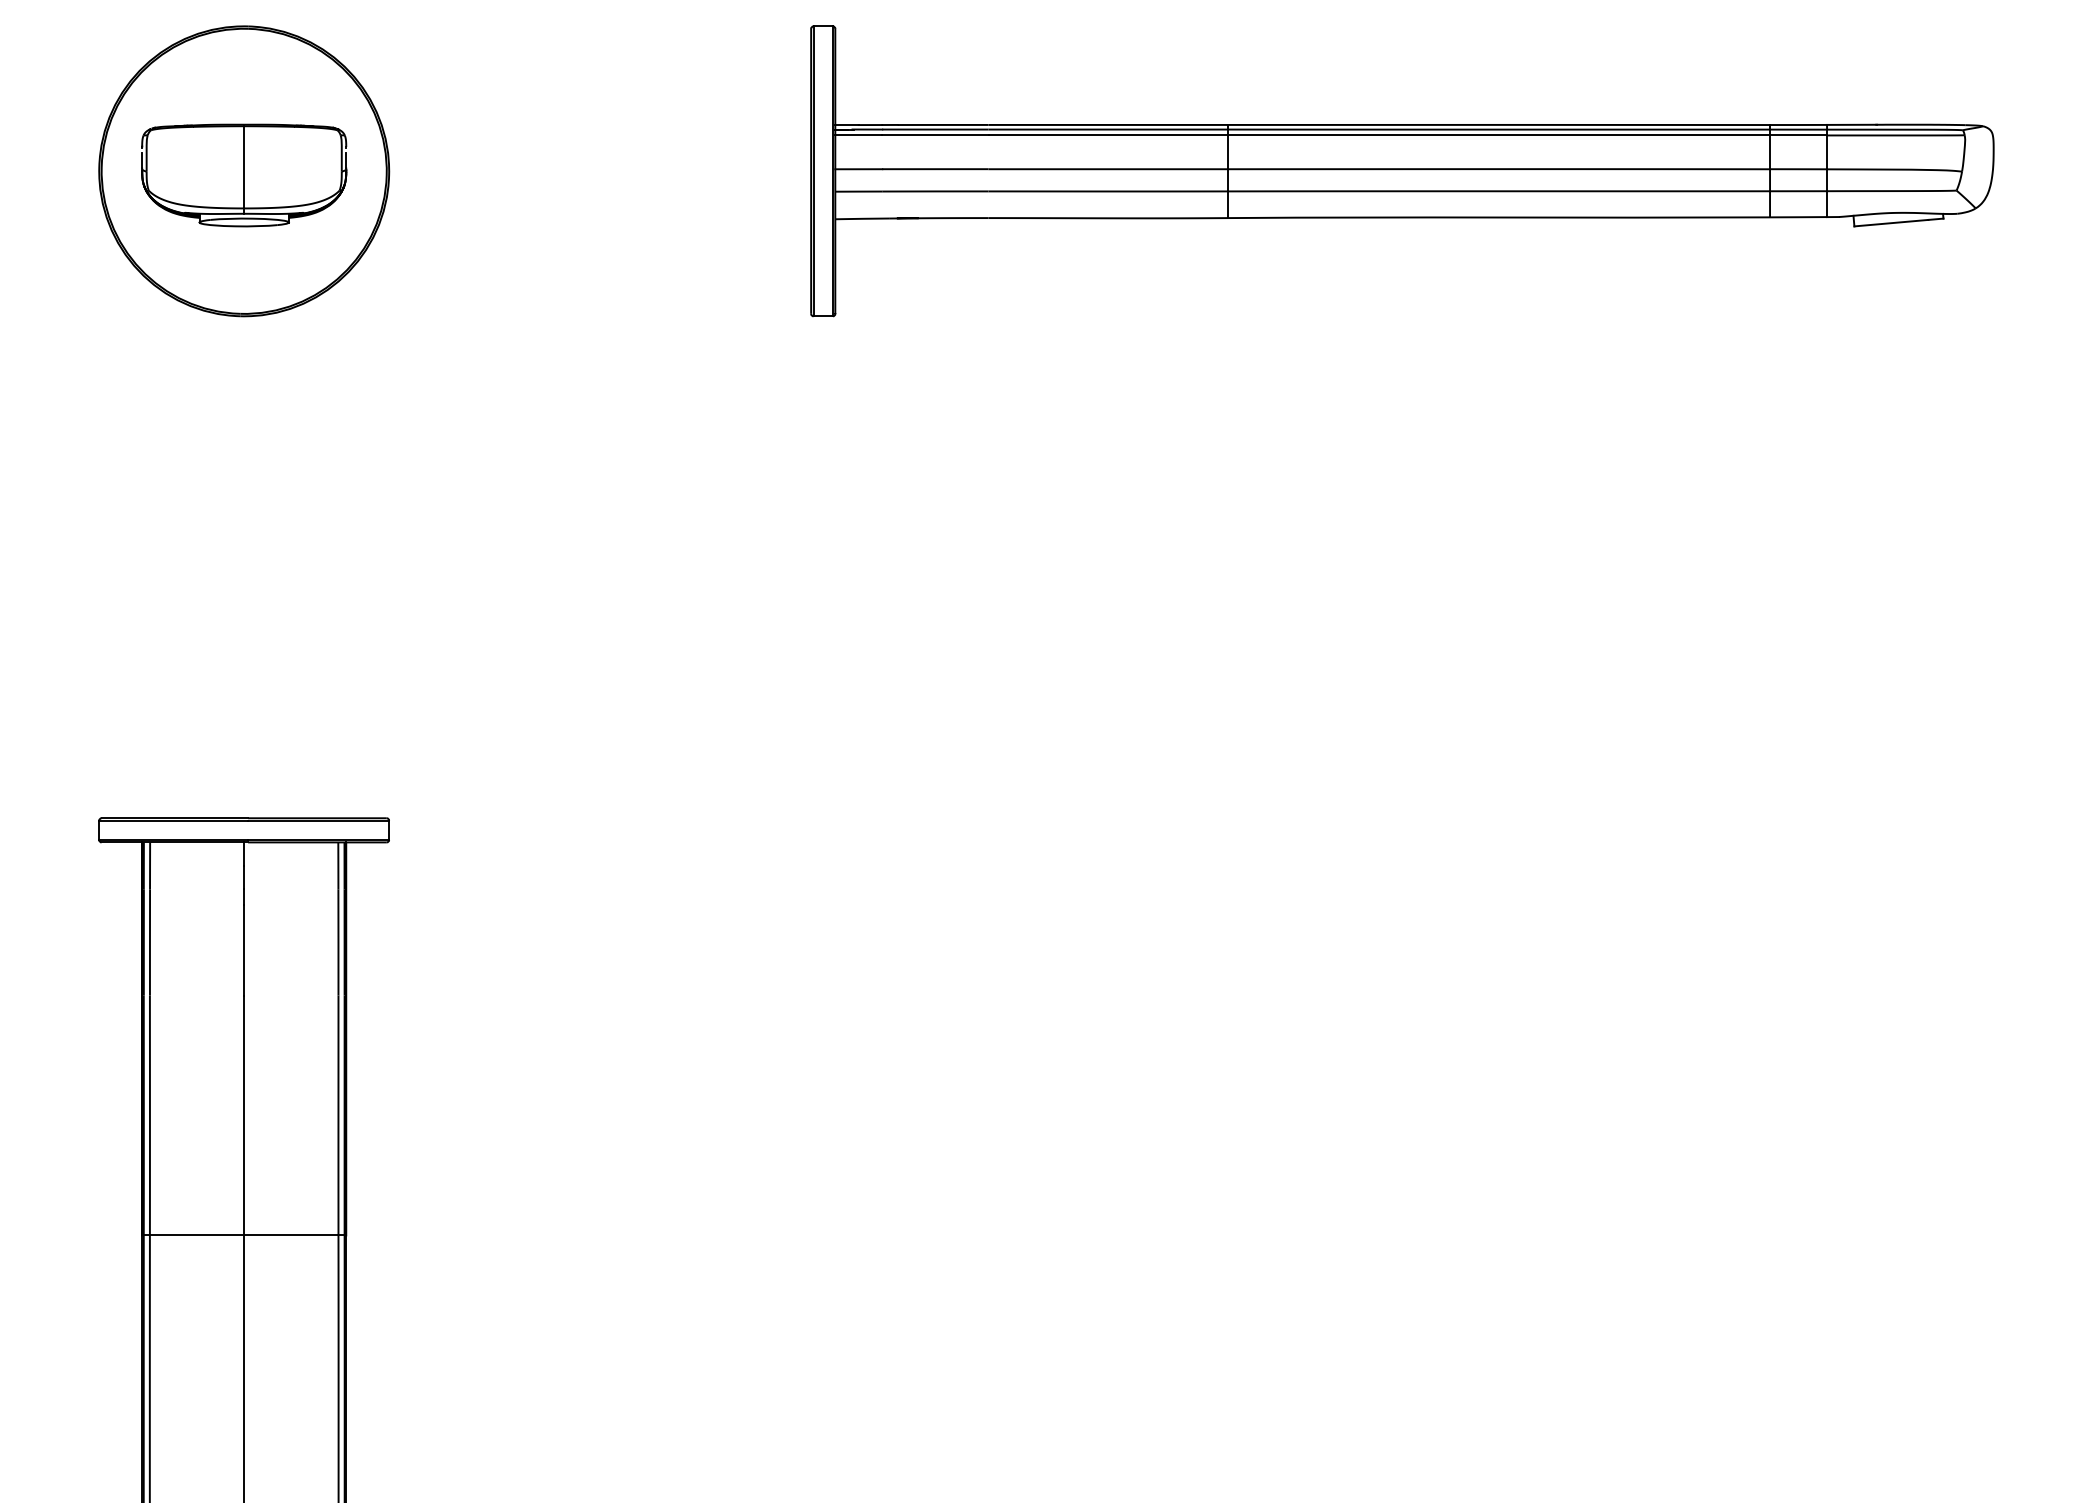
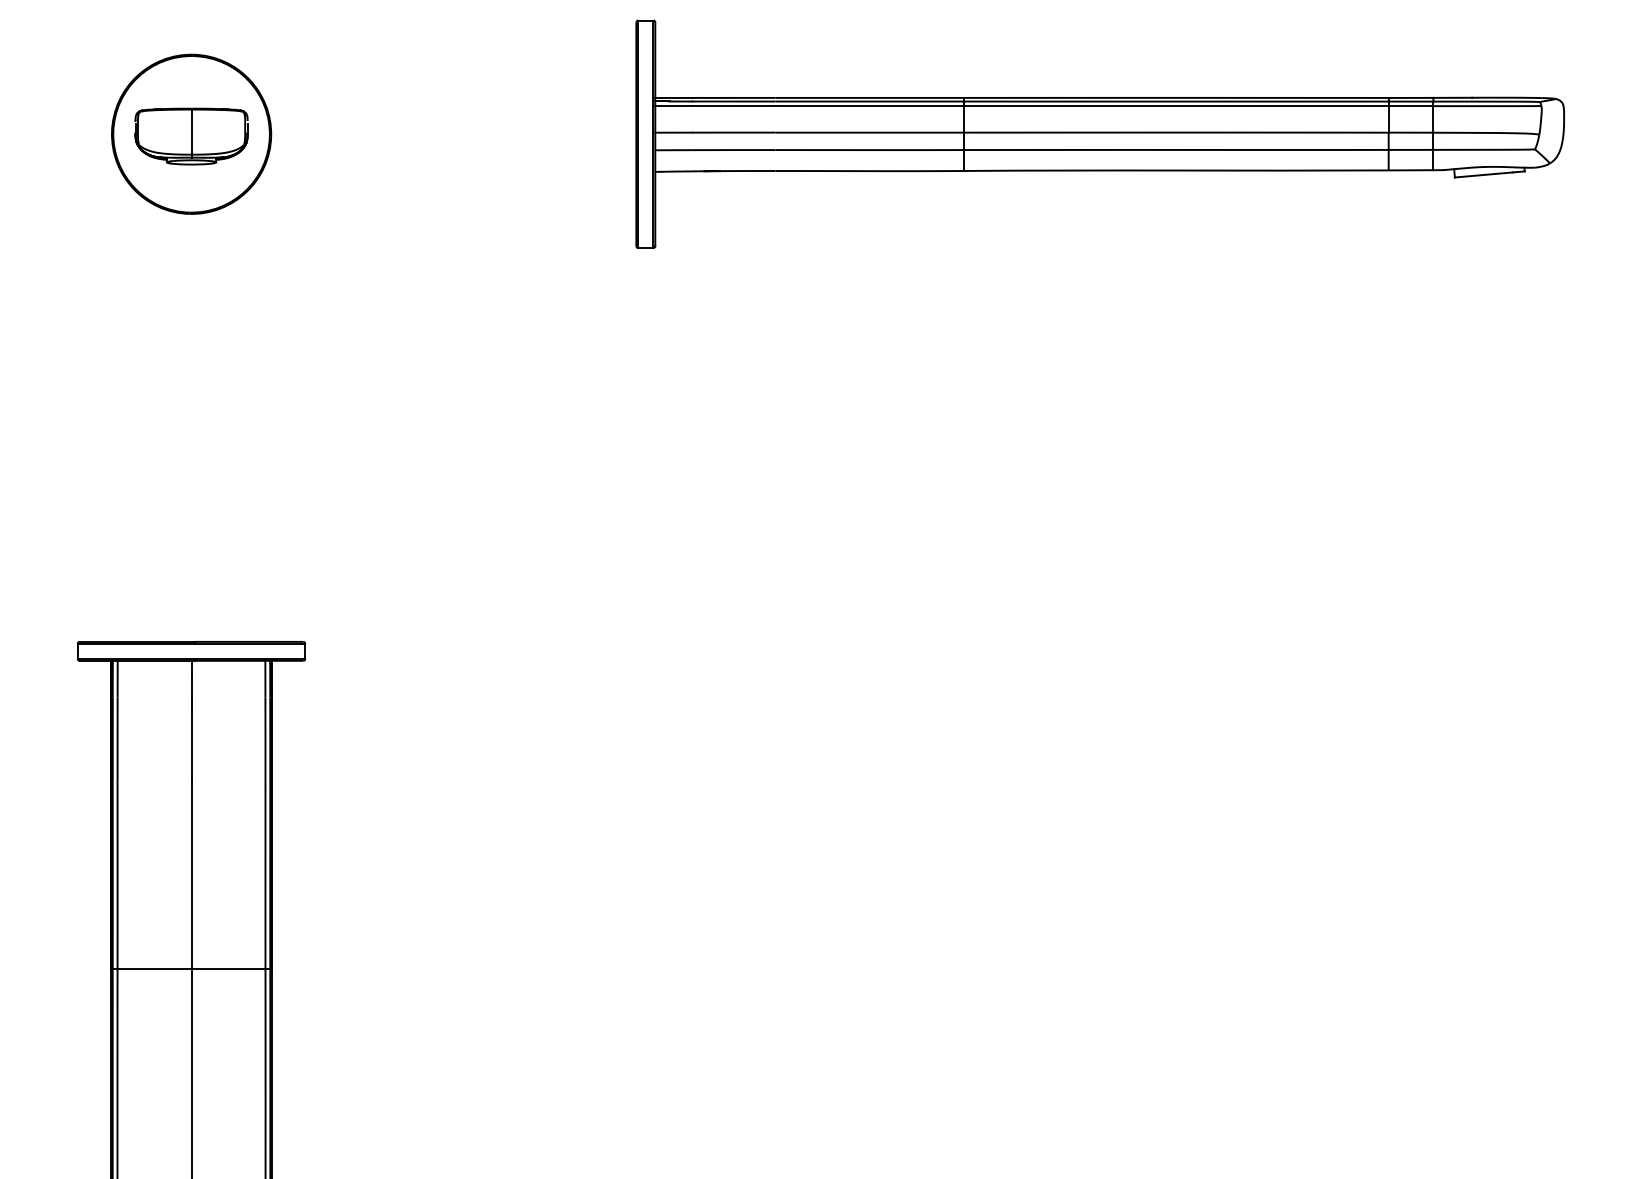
part: (244, 171) -> (191, 134), size x0.7

